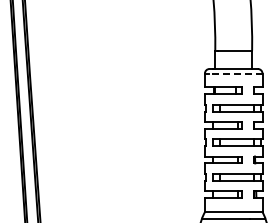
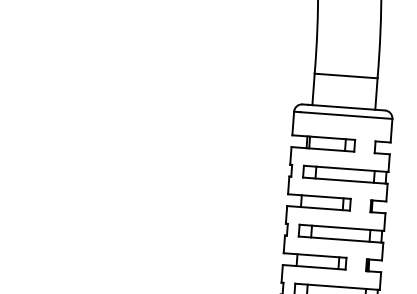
line: (235, 73) -> (346, 115), dashed -> solid

